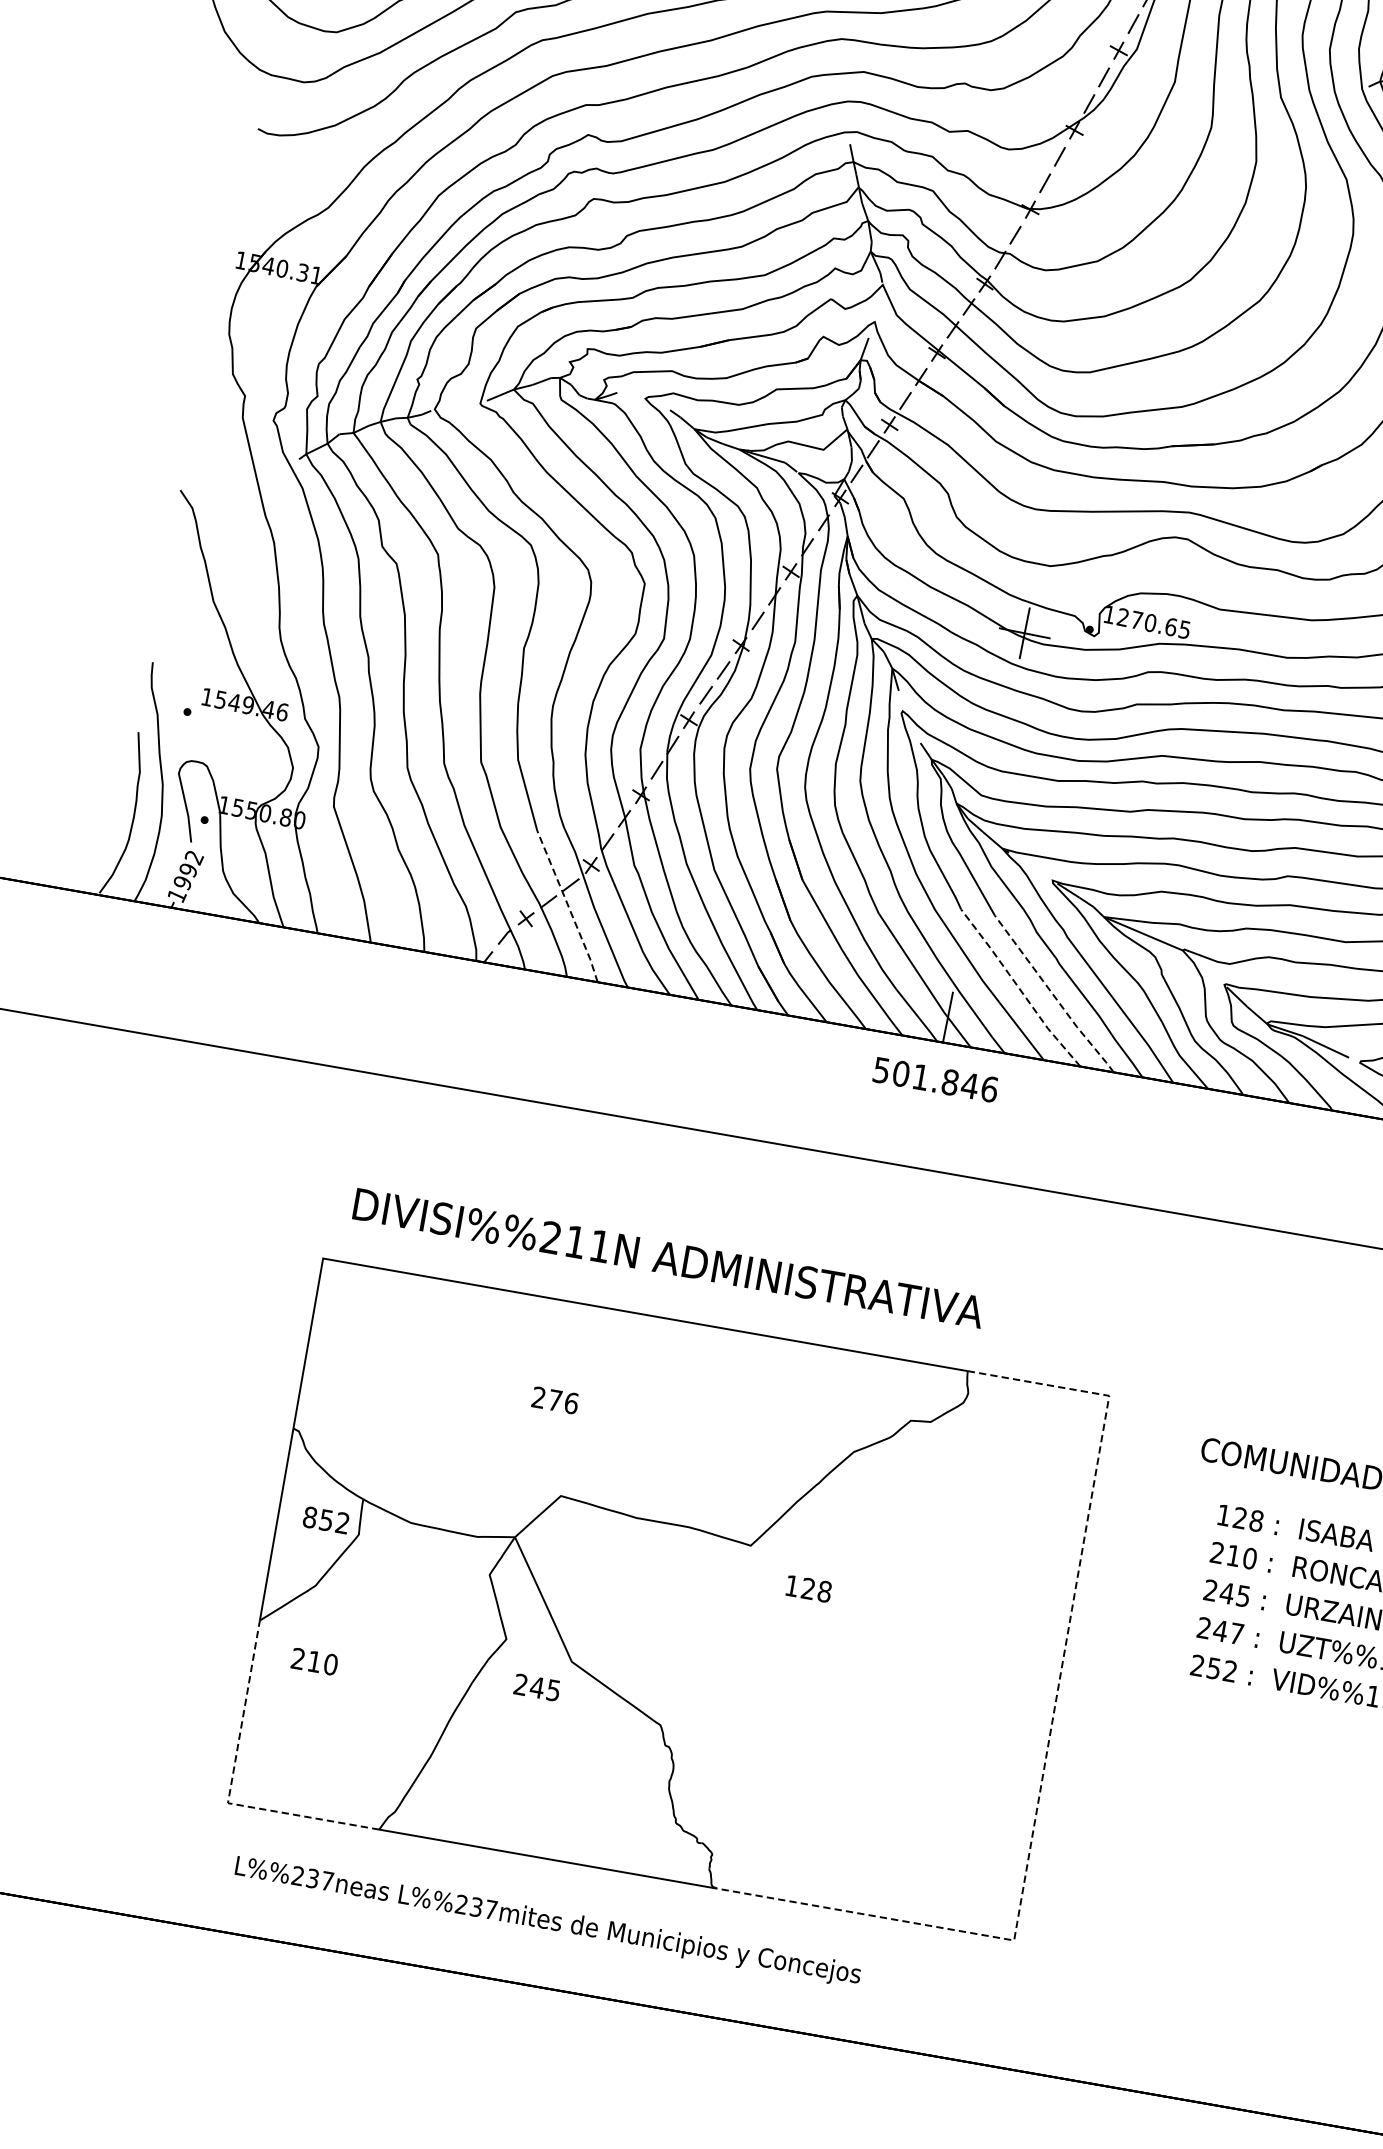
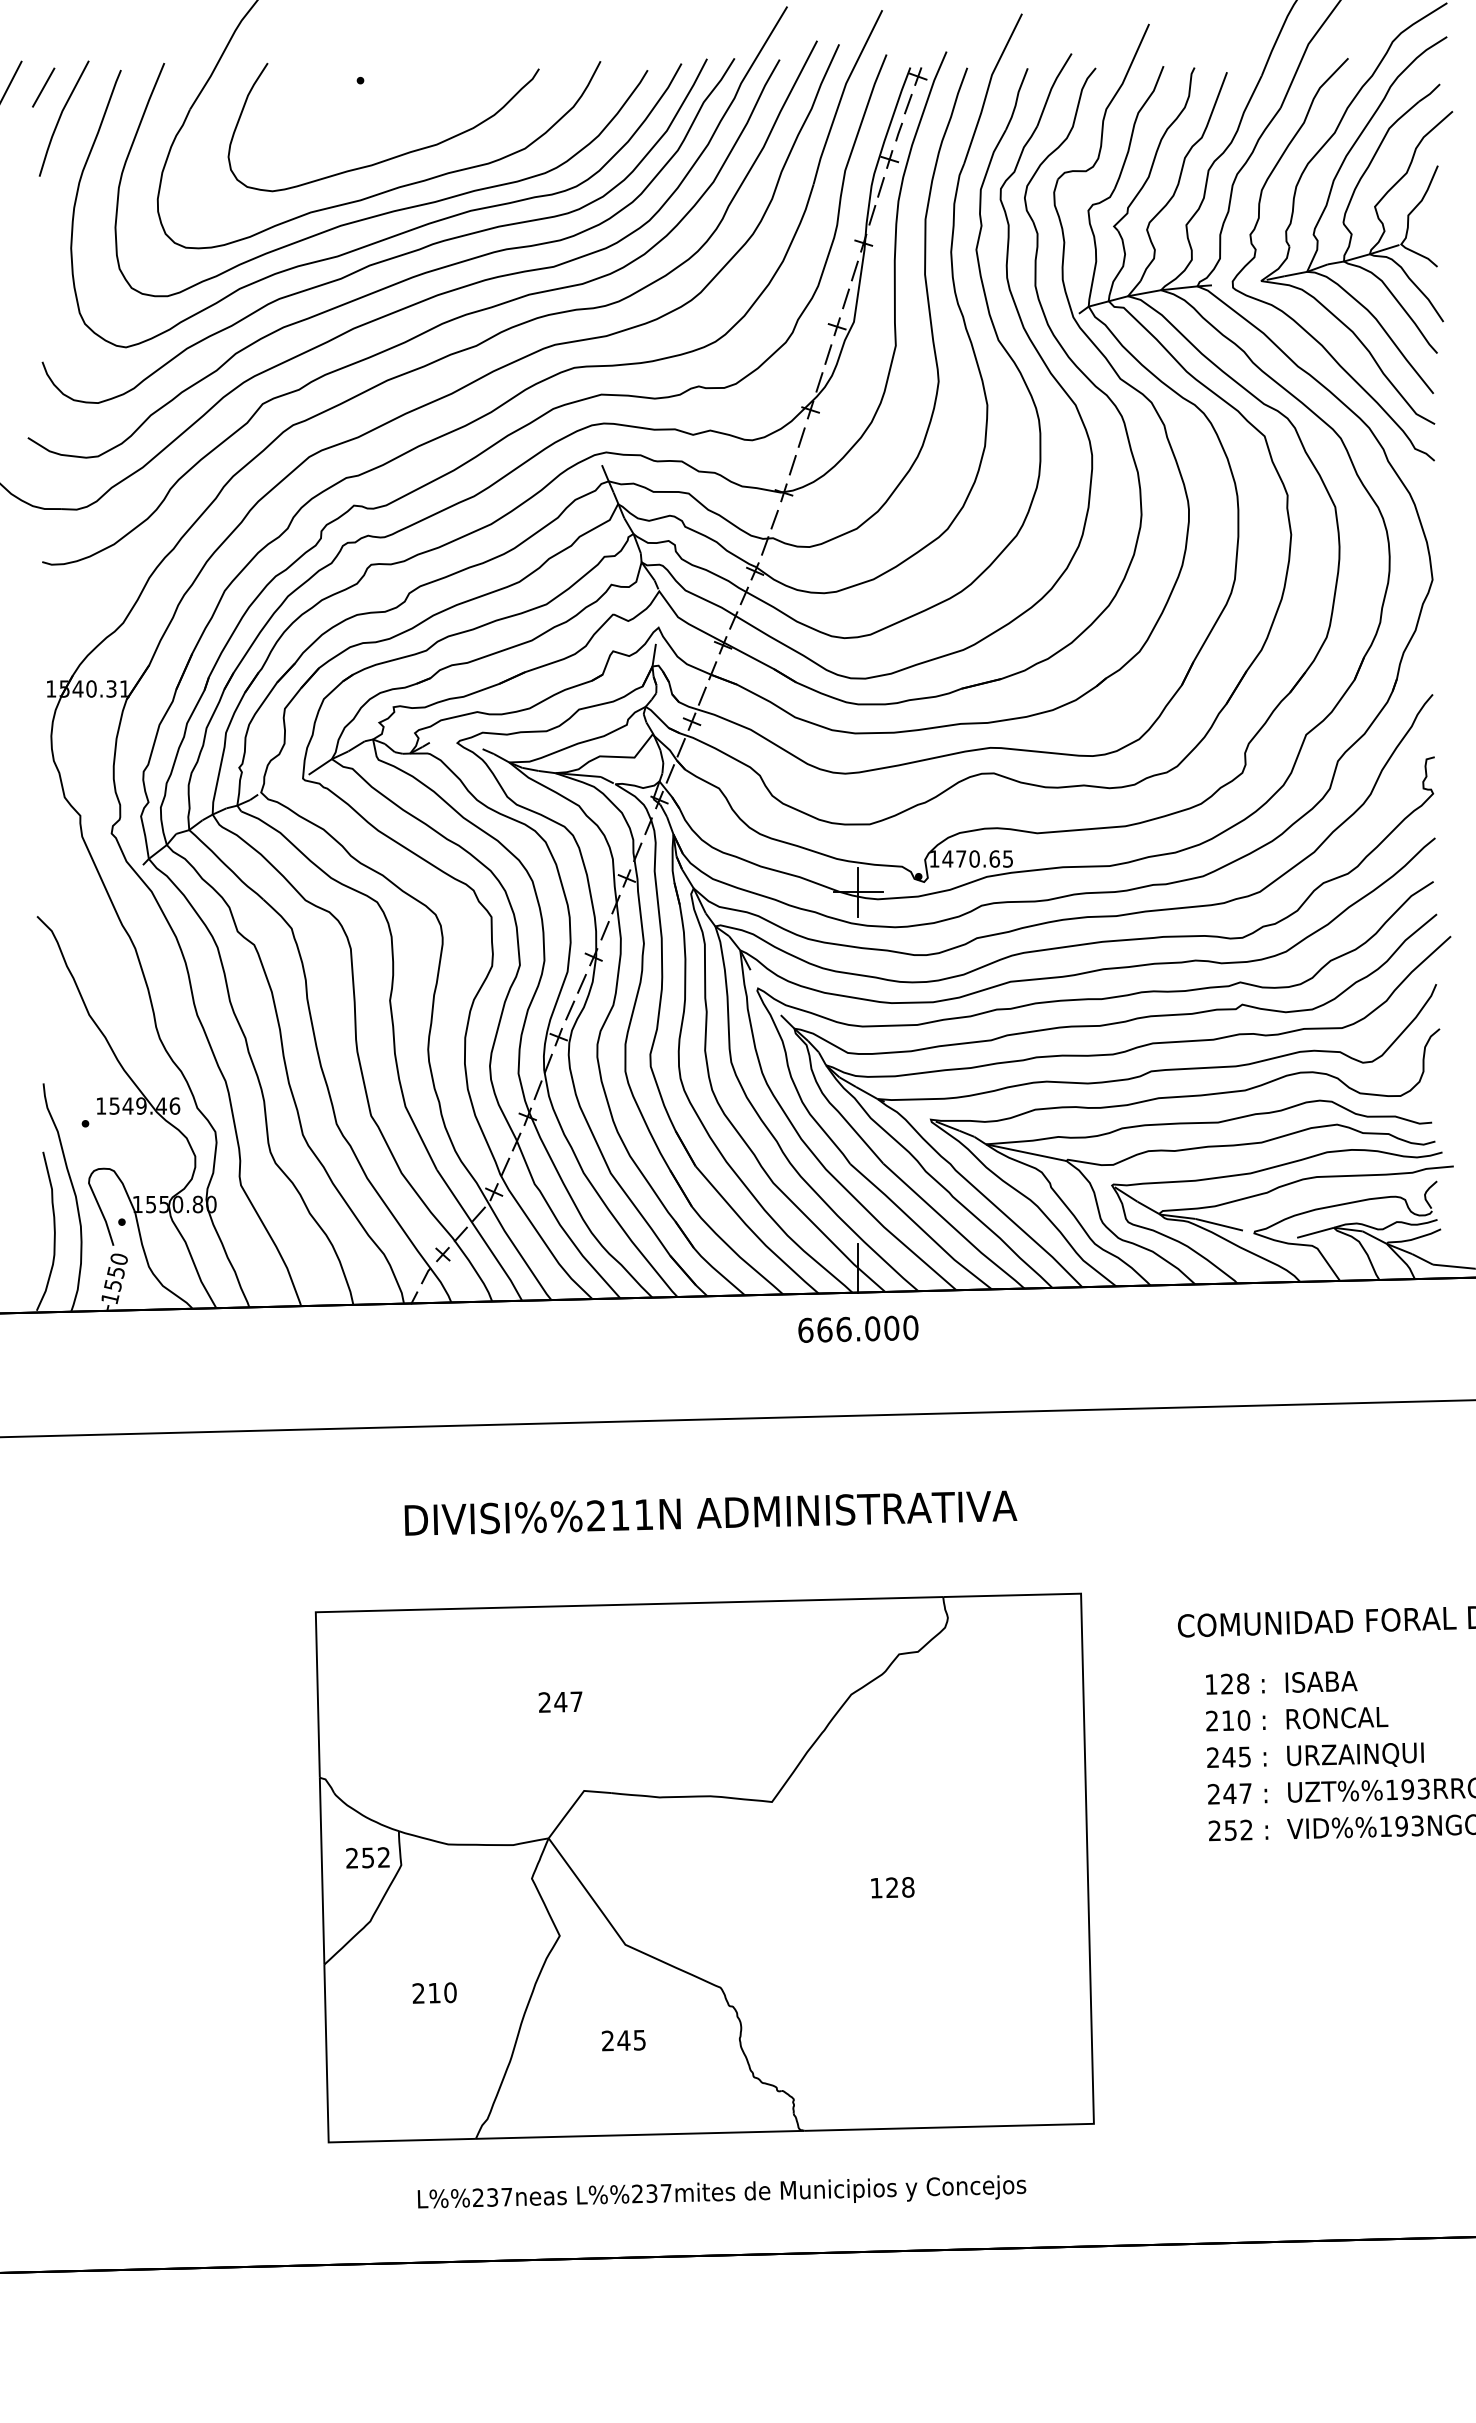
text: (1122, 616) -> (947, 858), 1270.65 -> 1470.65
text: (188, 870) -> (116, 1272), 1992 -> 1550
line: (568, 906) -> (480, 1235), dashed -> solid
line: (1019, 988) -> (920, 1227), dashed -> solid
line: (1054, 996) -> (954, 1228), dashed -> solid
text: (935, 1080) -> (858, 1329), 501.846 -> 666.000
text: (668, 1257) -> (710, 1512), moved
text: (563, 1401) -> (568, 1701), 276 -> 247
text: (310, 1517) -> (352, 1858), 852 -> 252
text: (808, 1588) -> (892, 1887), moved
text: (314, 1661) -> (434, 1992), moved
text: (536, 1687) -> (623, 2040), moved
line: (1048, 1747) -> (1089, 1935), dashed -> solid
line: (230, 1787) -> (328, 2127), dashed -> solid
text: (548, 1919) -> (721, 2191), moved

